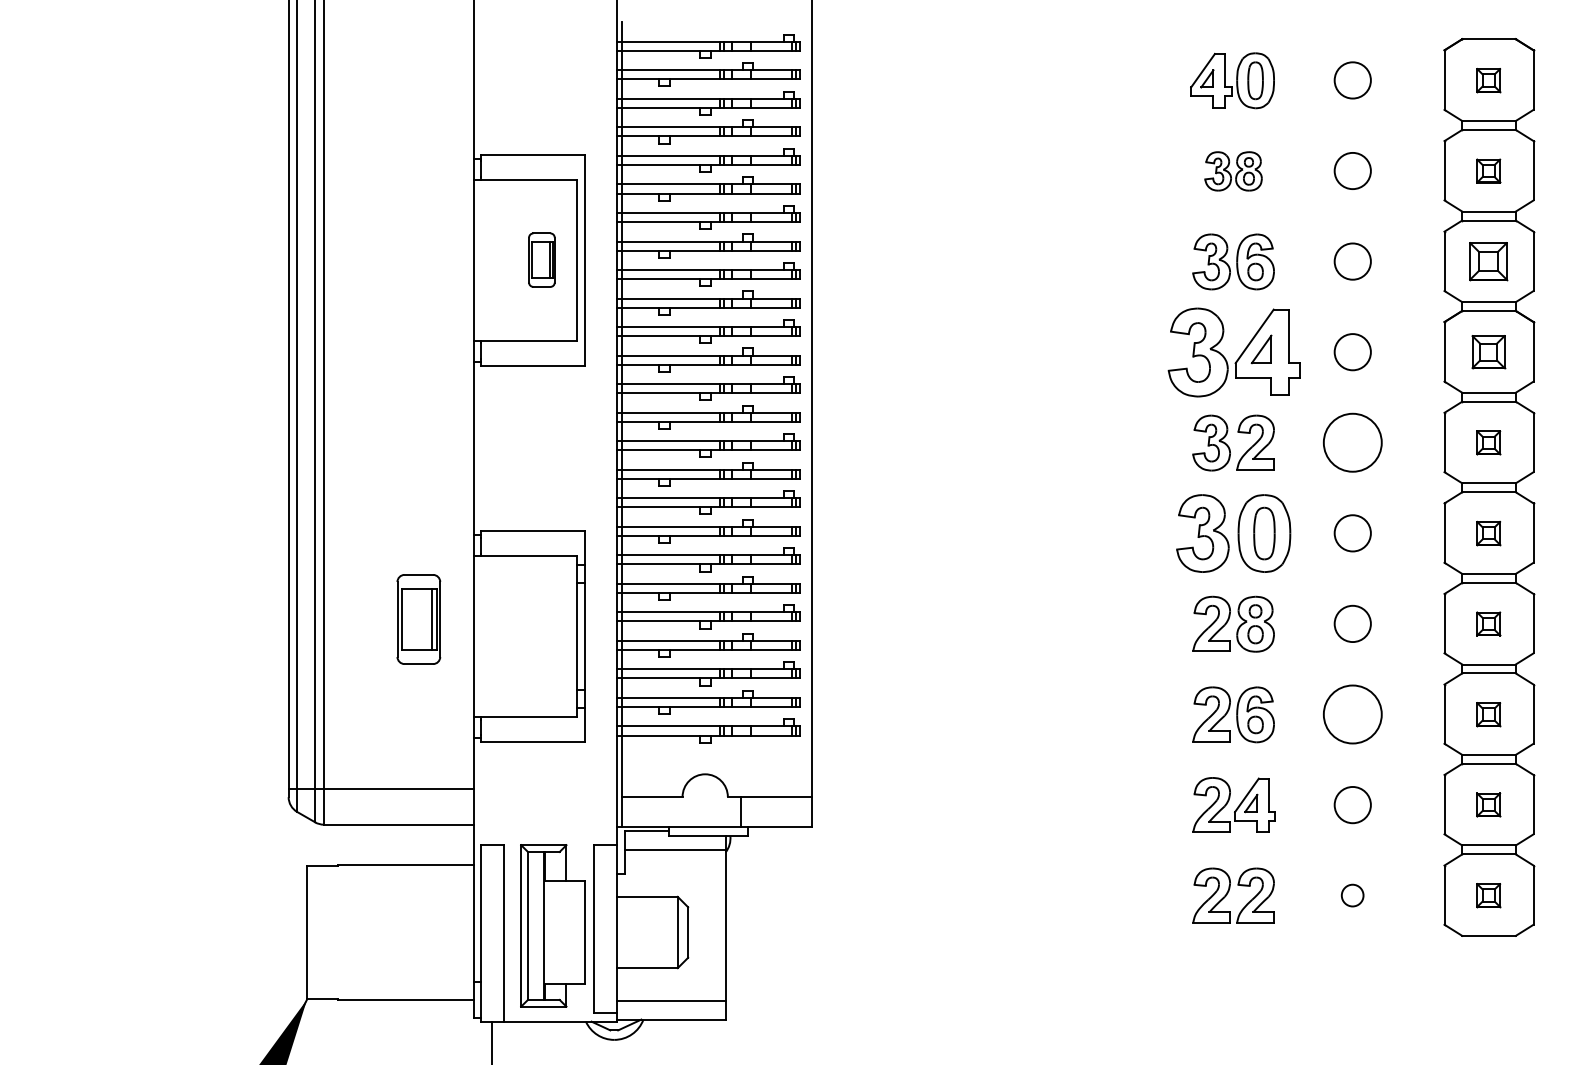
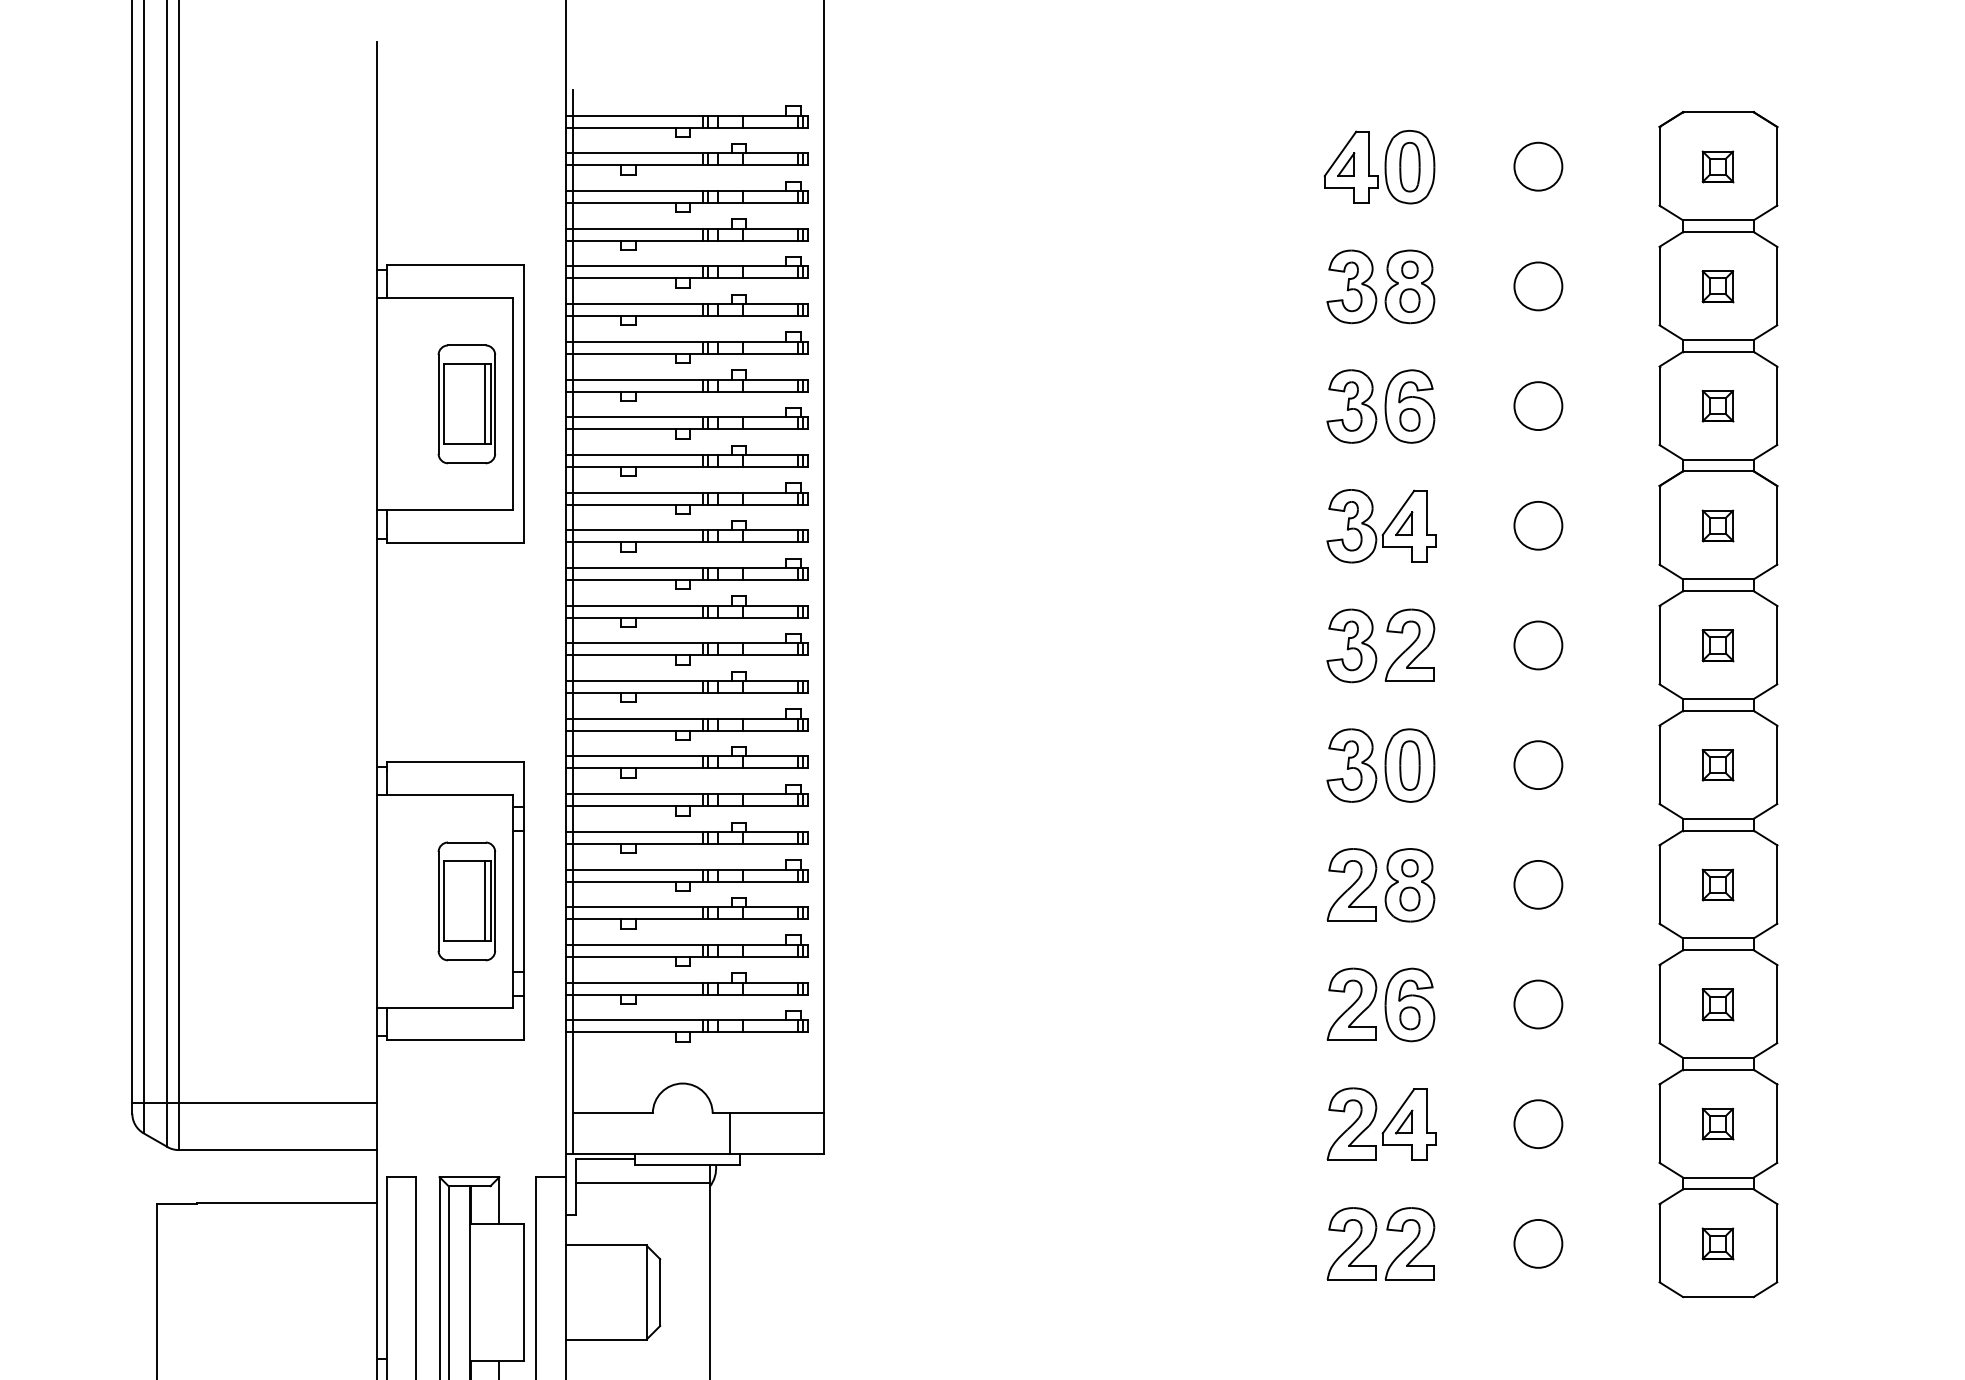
part: (1233, 171) -> (1380, 287), size x1.43
part: (541, 259) -> (466, 403), size x1.67
part: (1488, 261) -> (1717, 405), size x0.62
part: (1233, 352) -> (1380, 526), size x0.62
part: (1488, 352) -> (1717, 526), size x0.71
circle: (1352, 442) -> (1538, 645), size x0.62
part: (1233, 533) -> (1380, 765), size x0.71
part: (418, 619) -> (466, 901), moved
circle: (1352, 714) -> (1538, 1004), size x0.62
circle: (1352, 895) -> (1538, 1243), size x1.67

